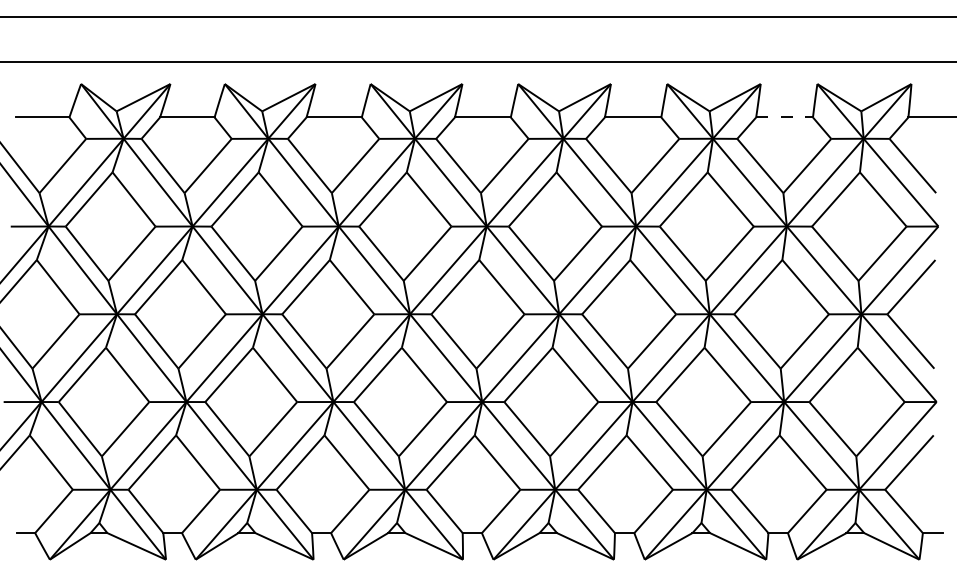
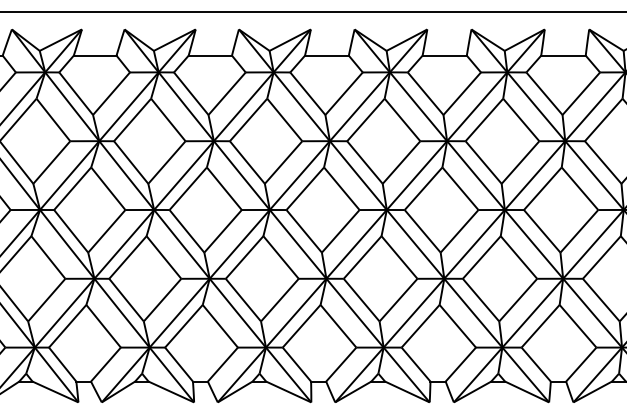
line: (785, 117) -> (564, 55), dashed -> solid

